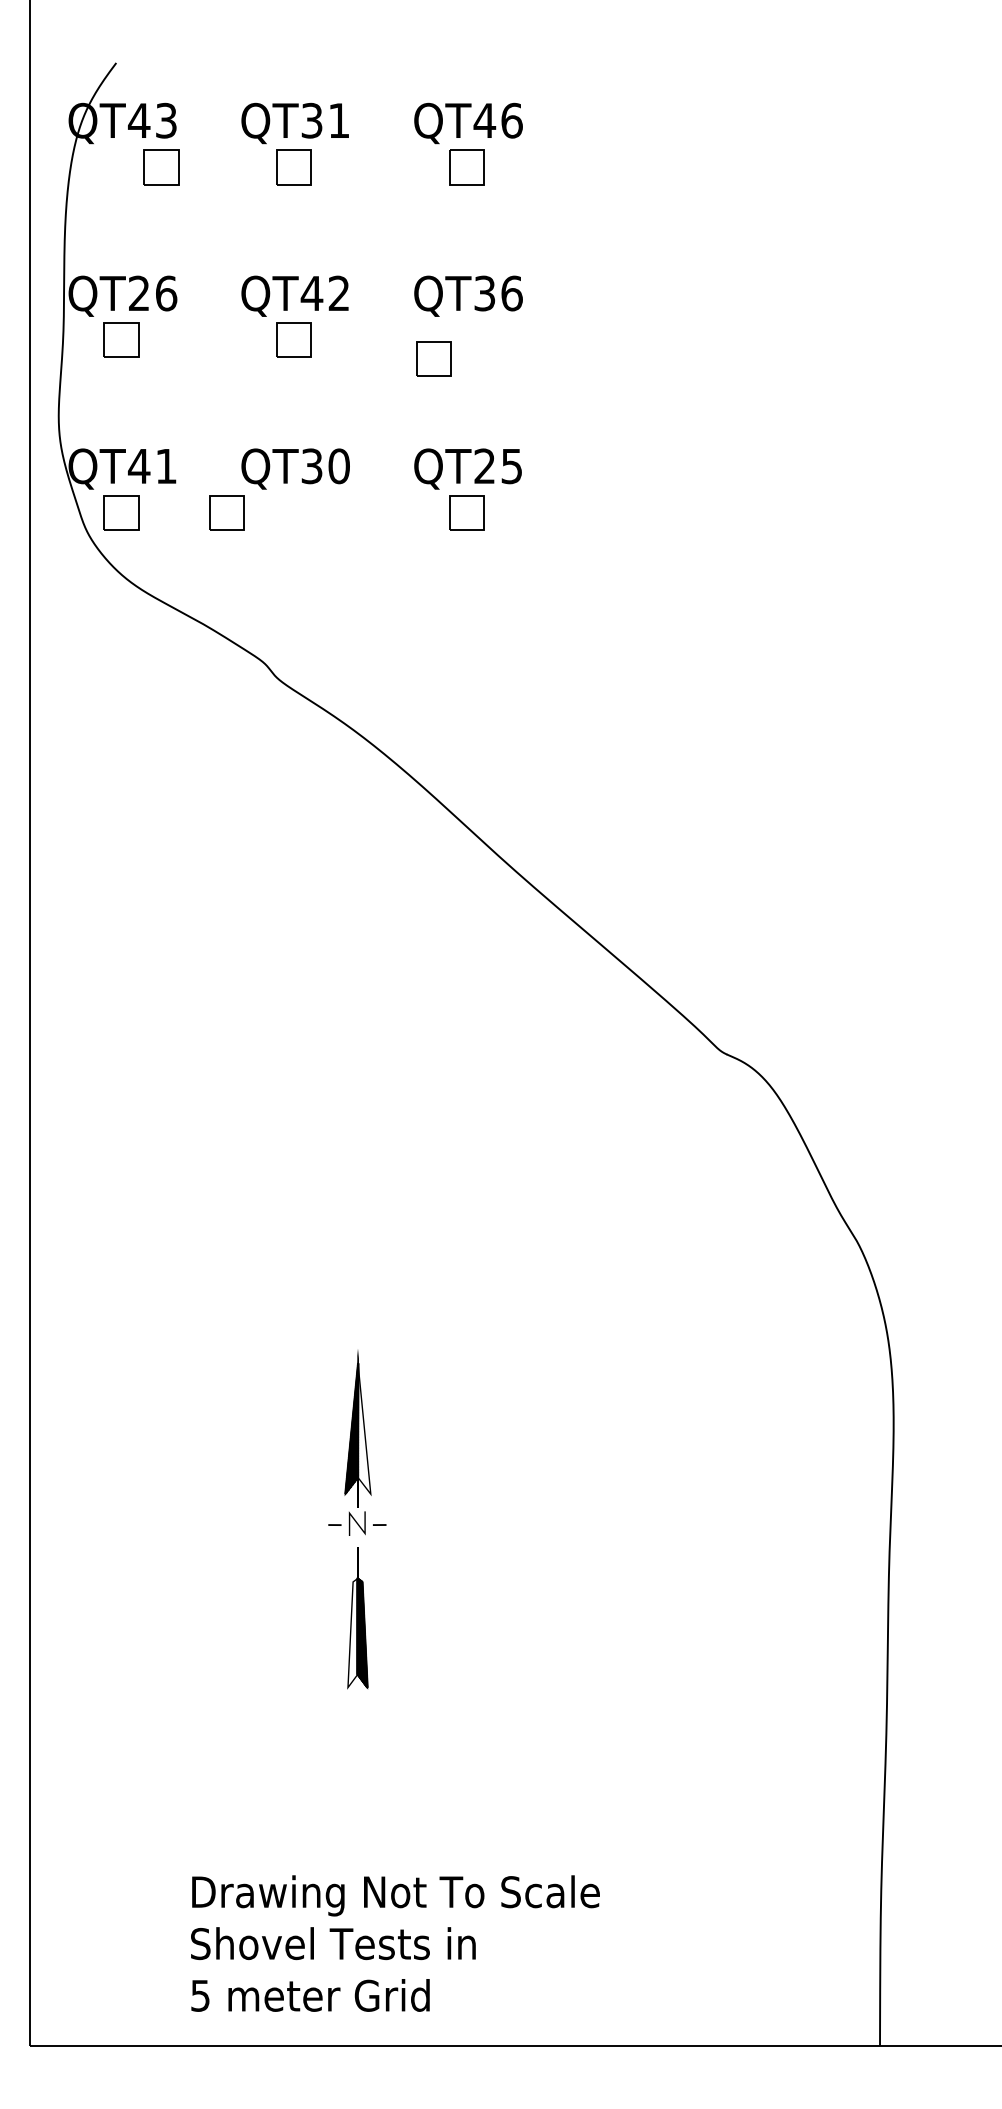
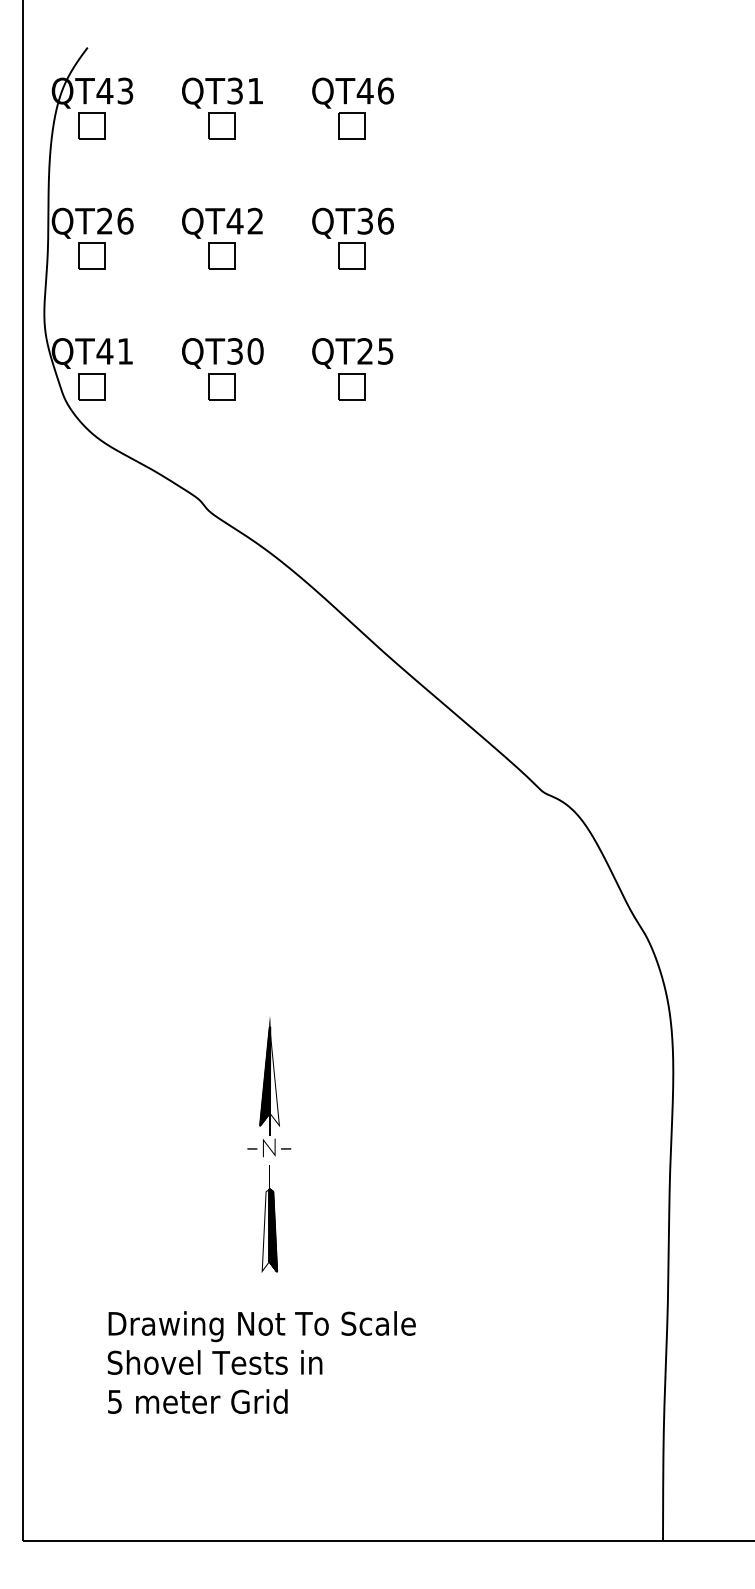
part: (161, 167) -> (91, 126), moved
part: (433, 358) -> (351, 255), moved
part: (226, 512) -> (221, 386), moved
text: (395, 1943) -> (261, 1362), moved

